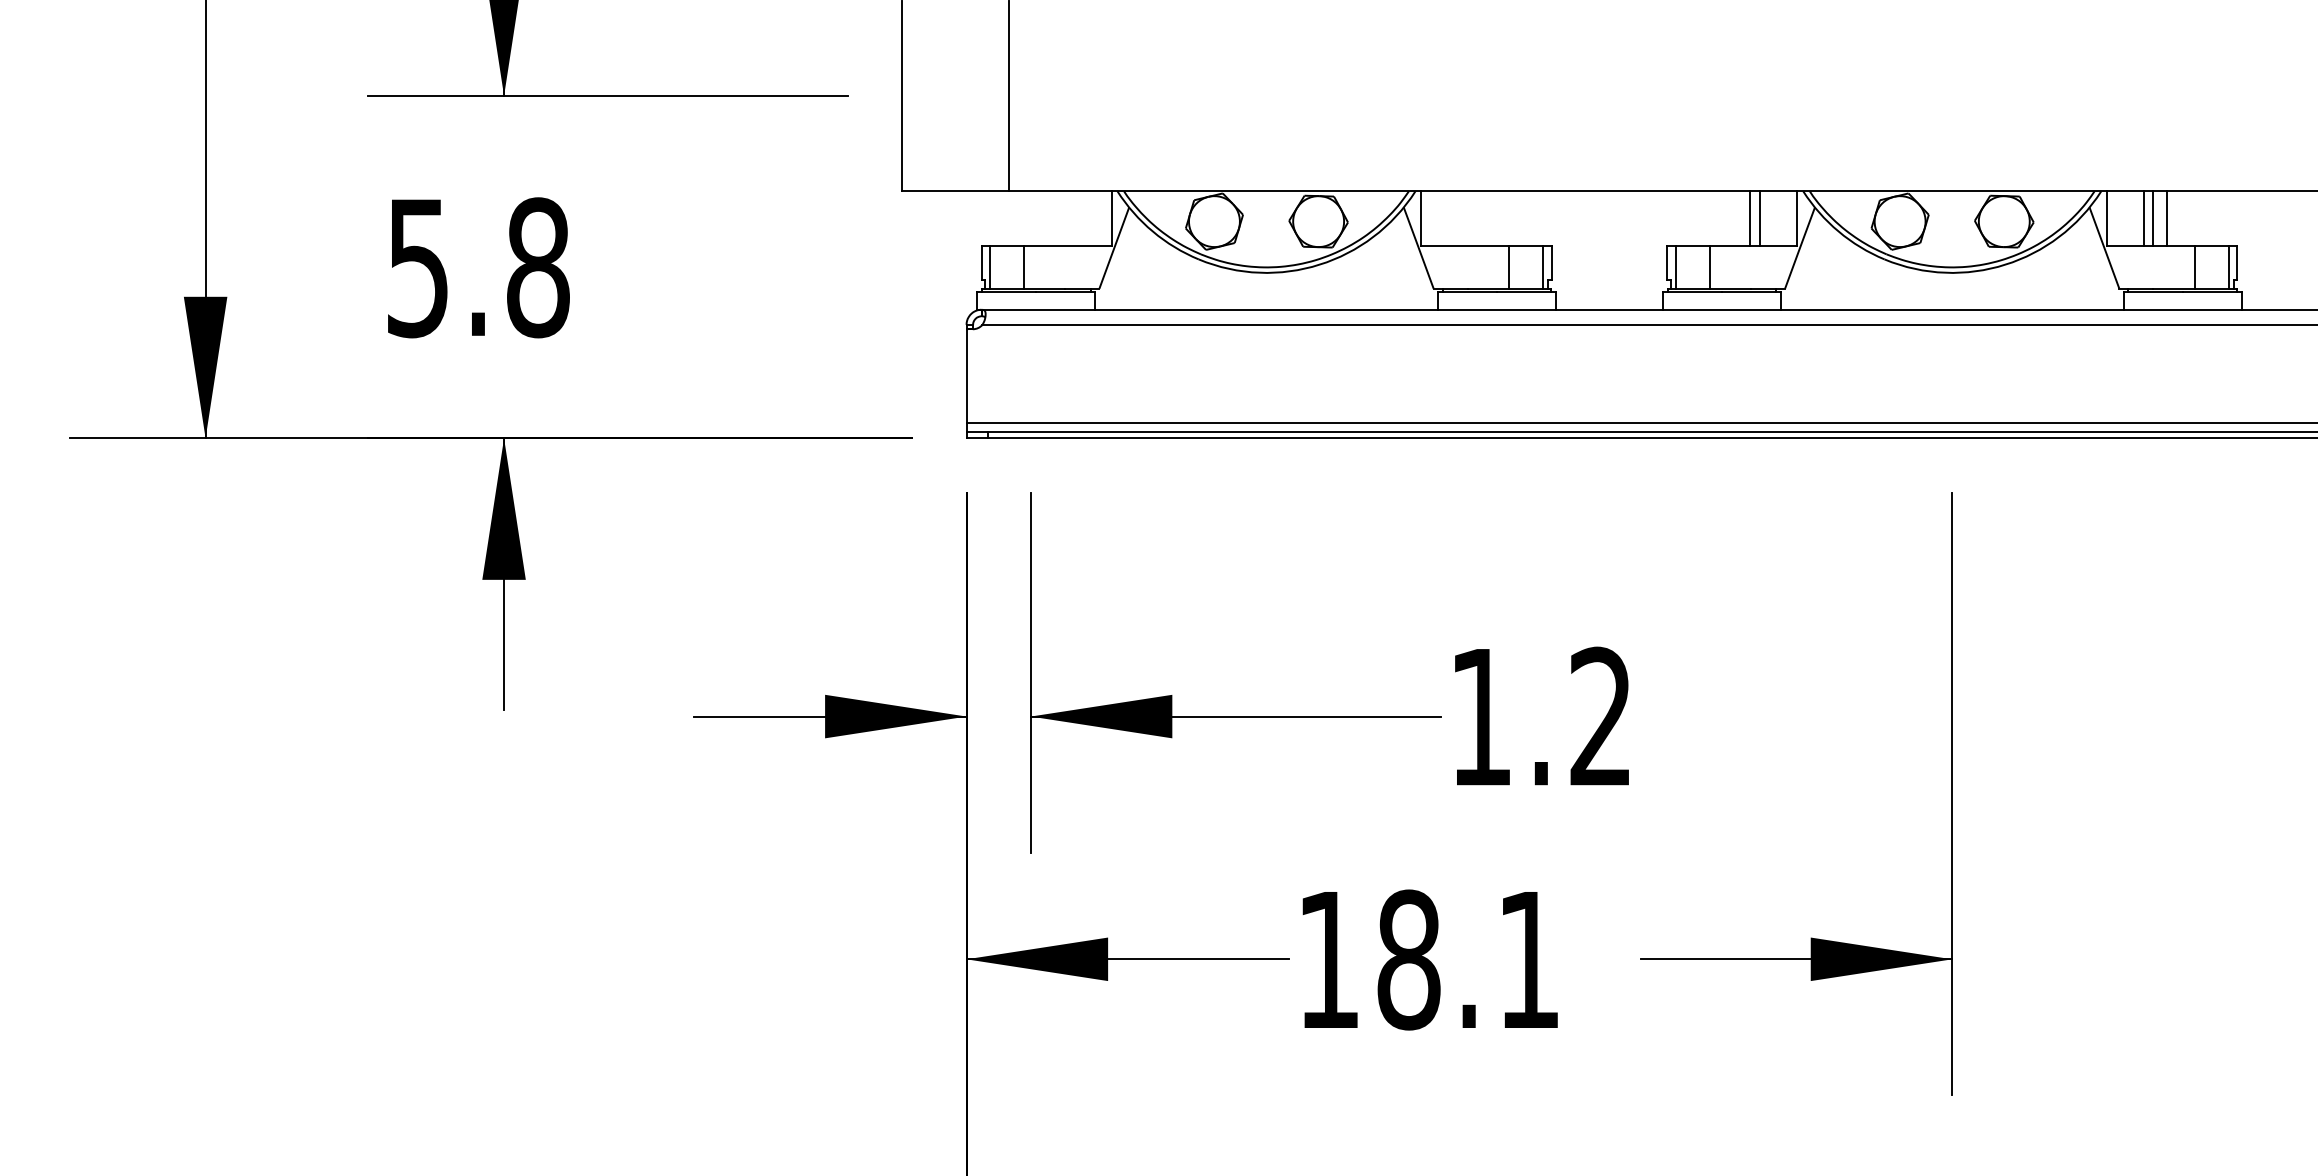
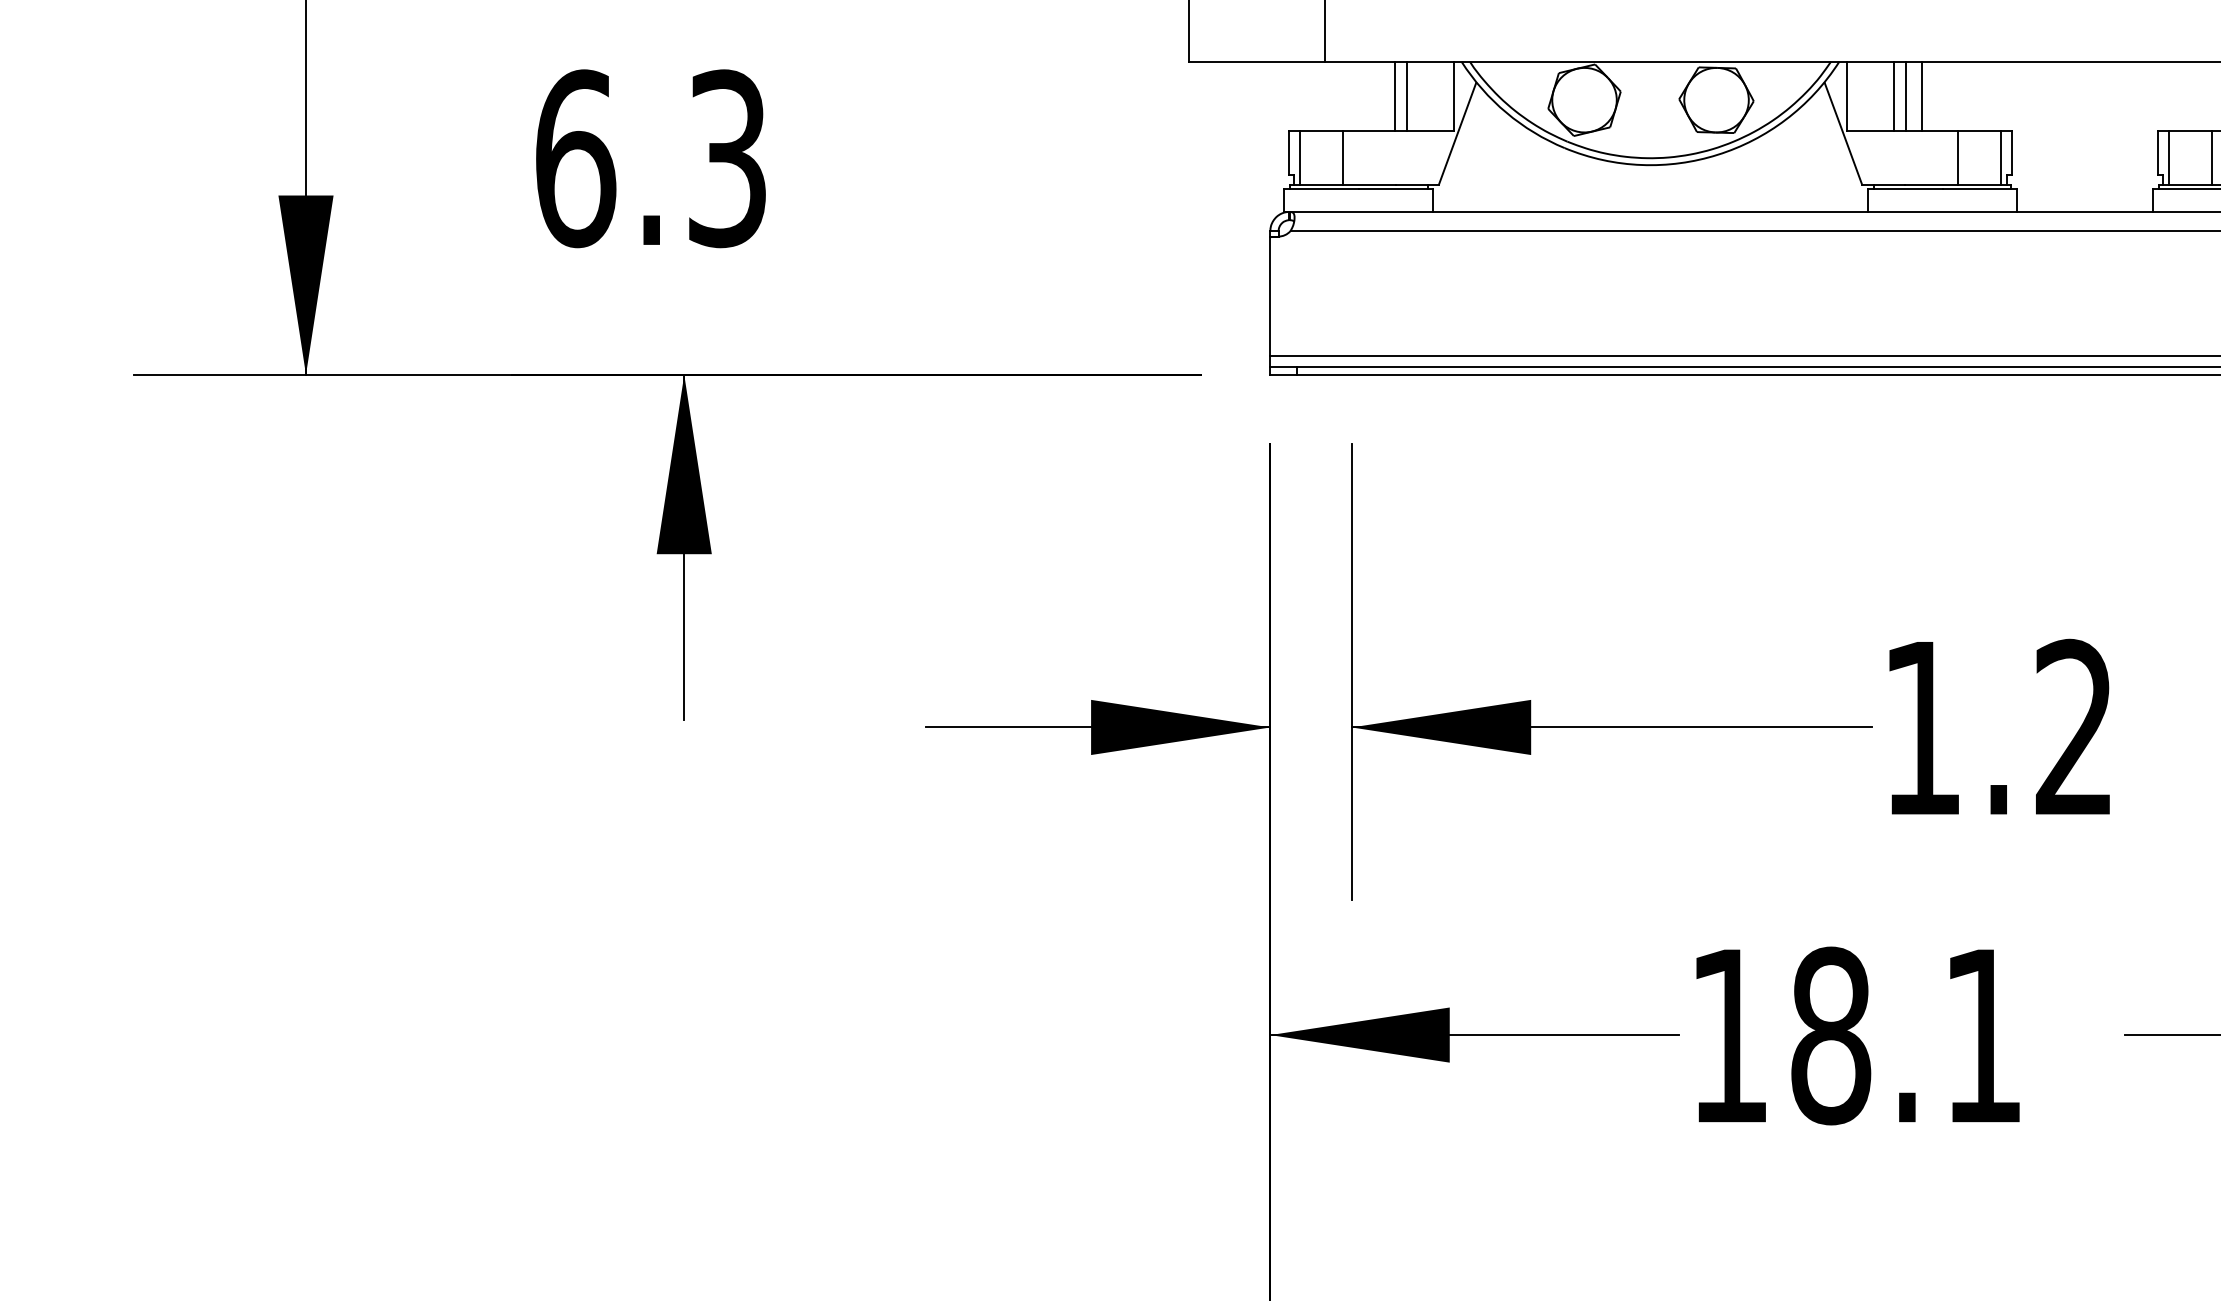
line: (1064, 218) -> (1394, 96), added
line: (1074, 218) -> (1407, 96), added
line: (1458, 218) -> (1893, 96), added
line: (1467, 218) -> (1905, 96), added
line: (1480, 218) -> (1921, 96), added
text: (478, 267) -> (651, 158), 5.8 -> 6.3

